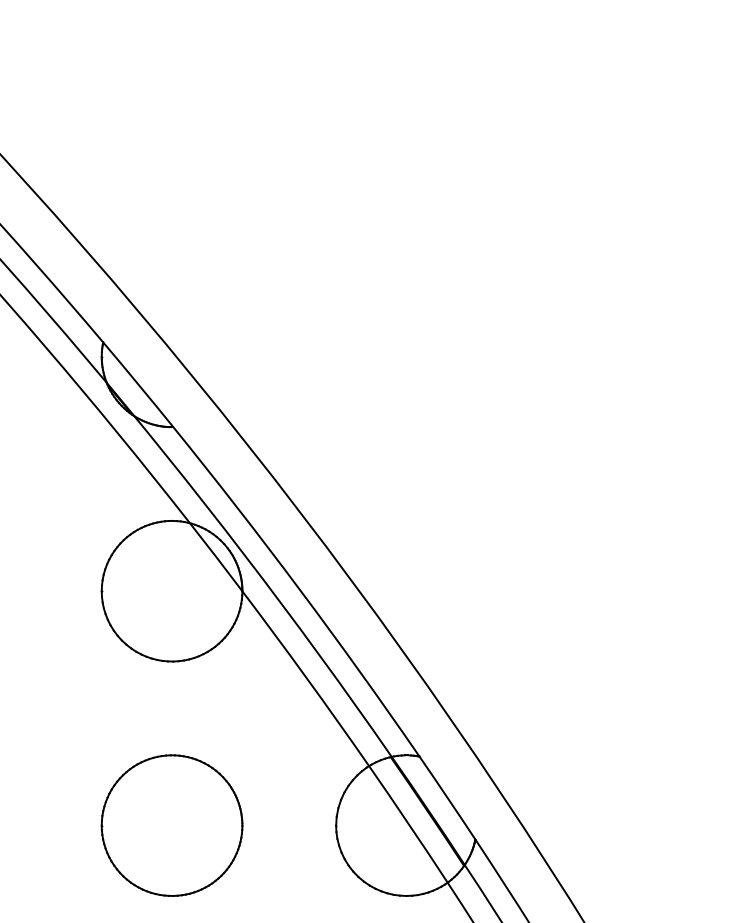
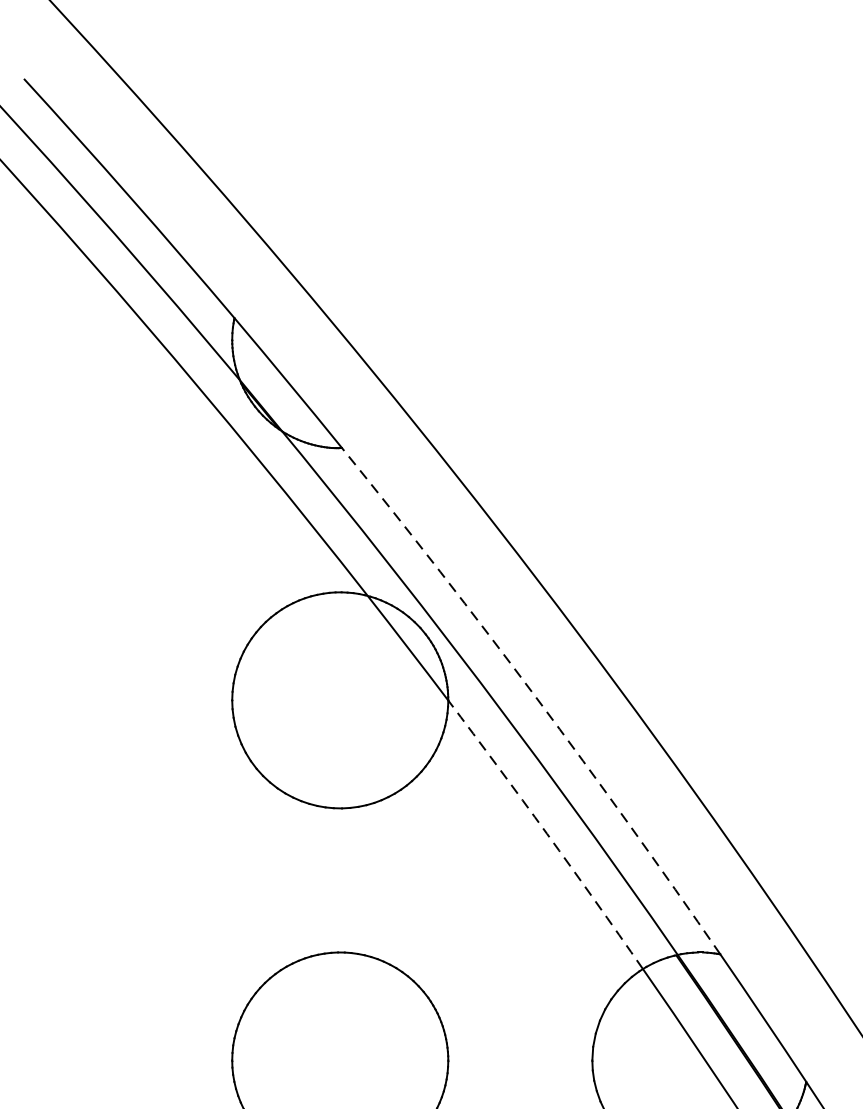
arc: (299, 589) -> (536, 697), solid -> dashed
arc: (306, 678) -> (546, 834), solid -> dashed

